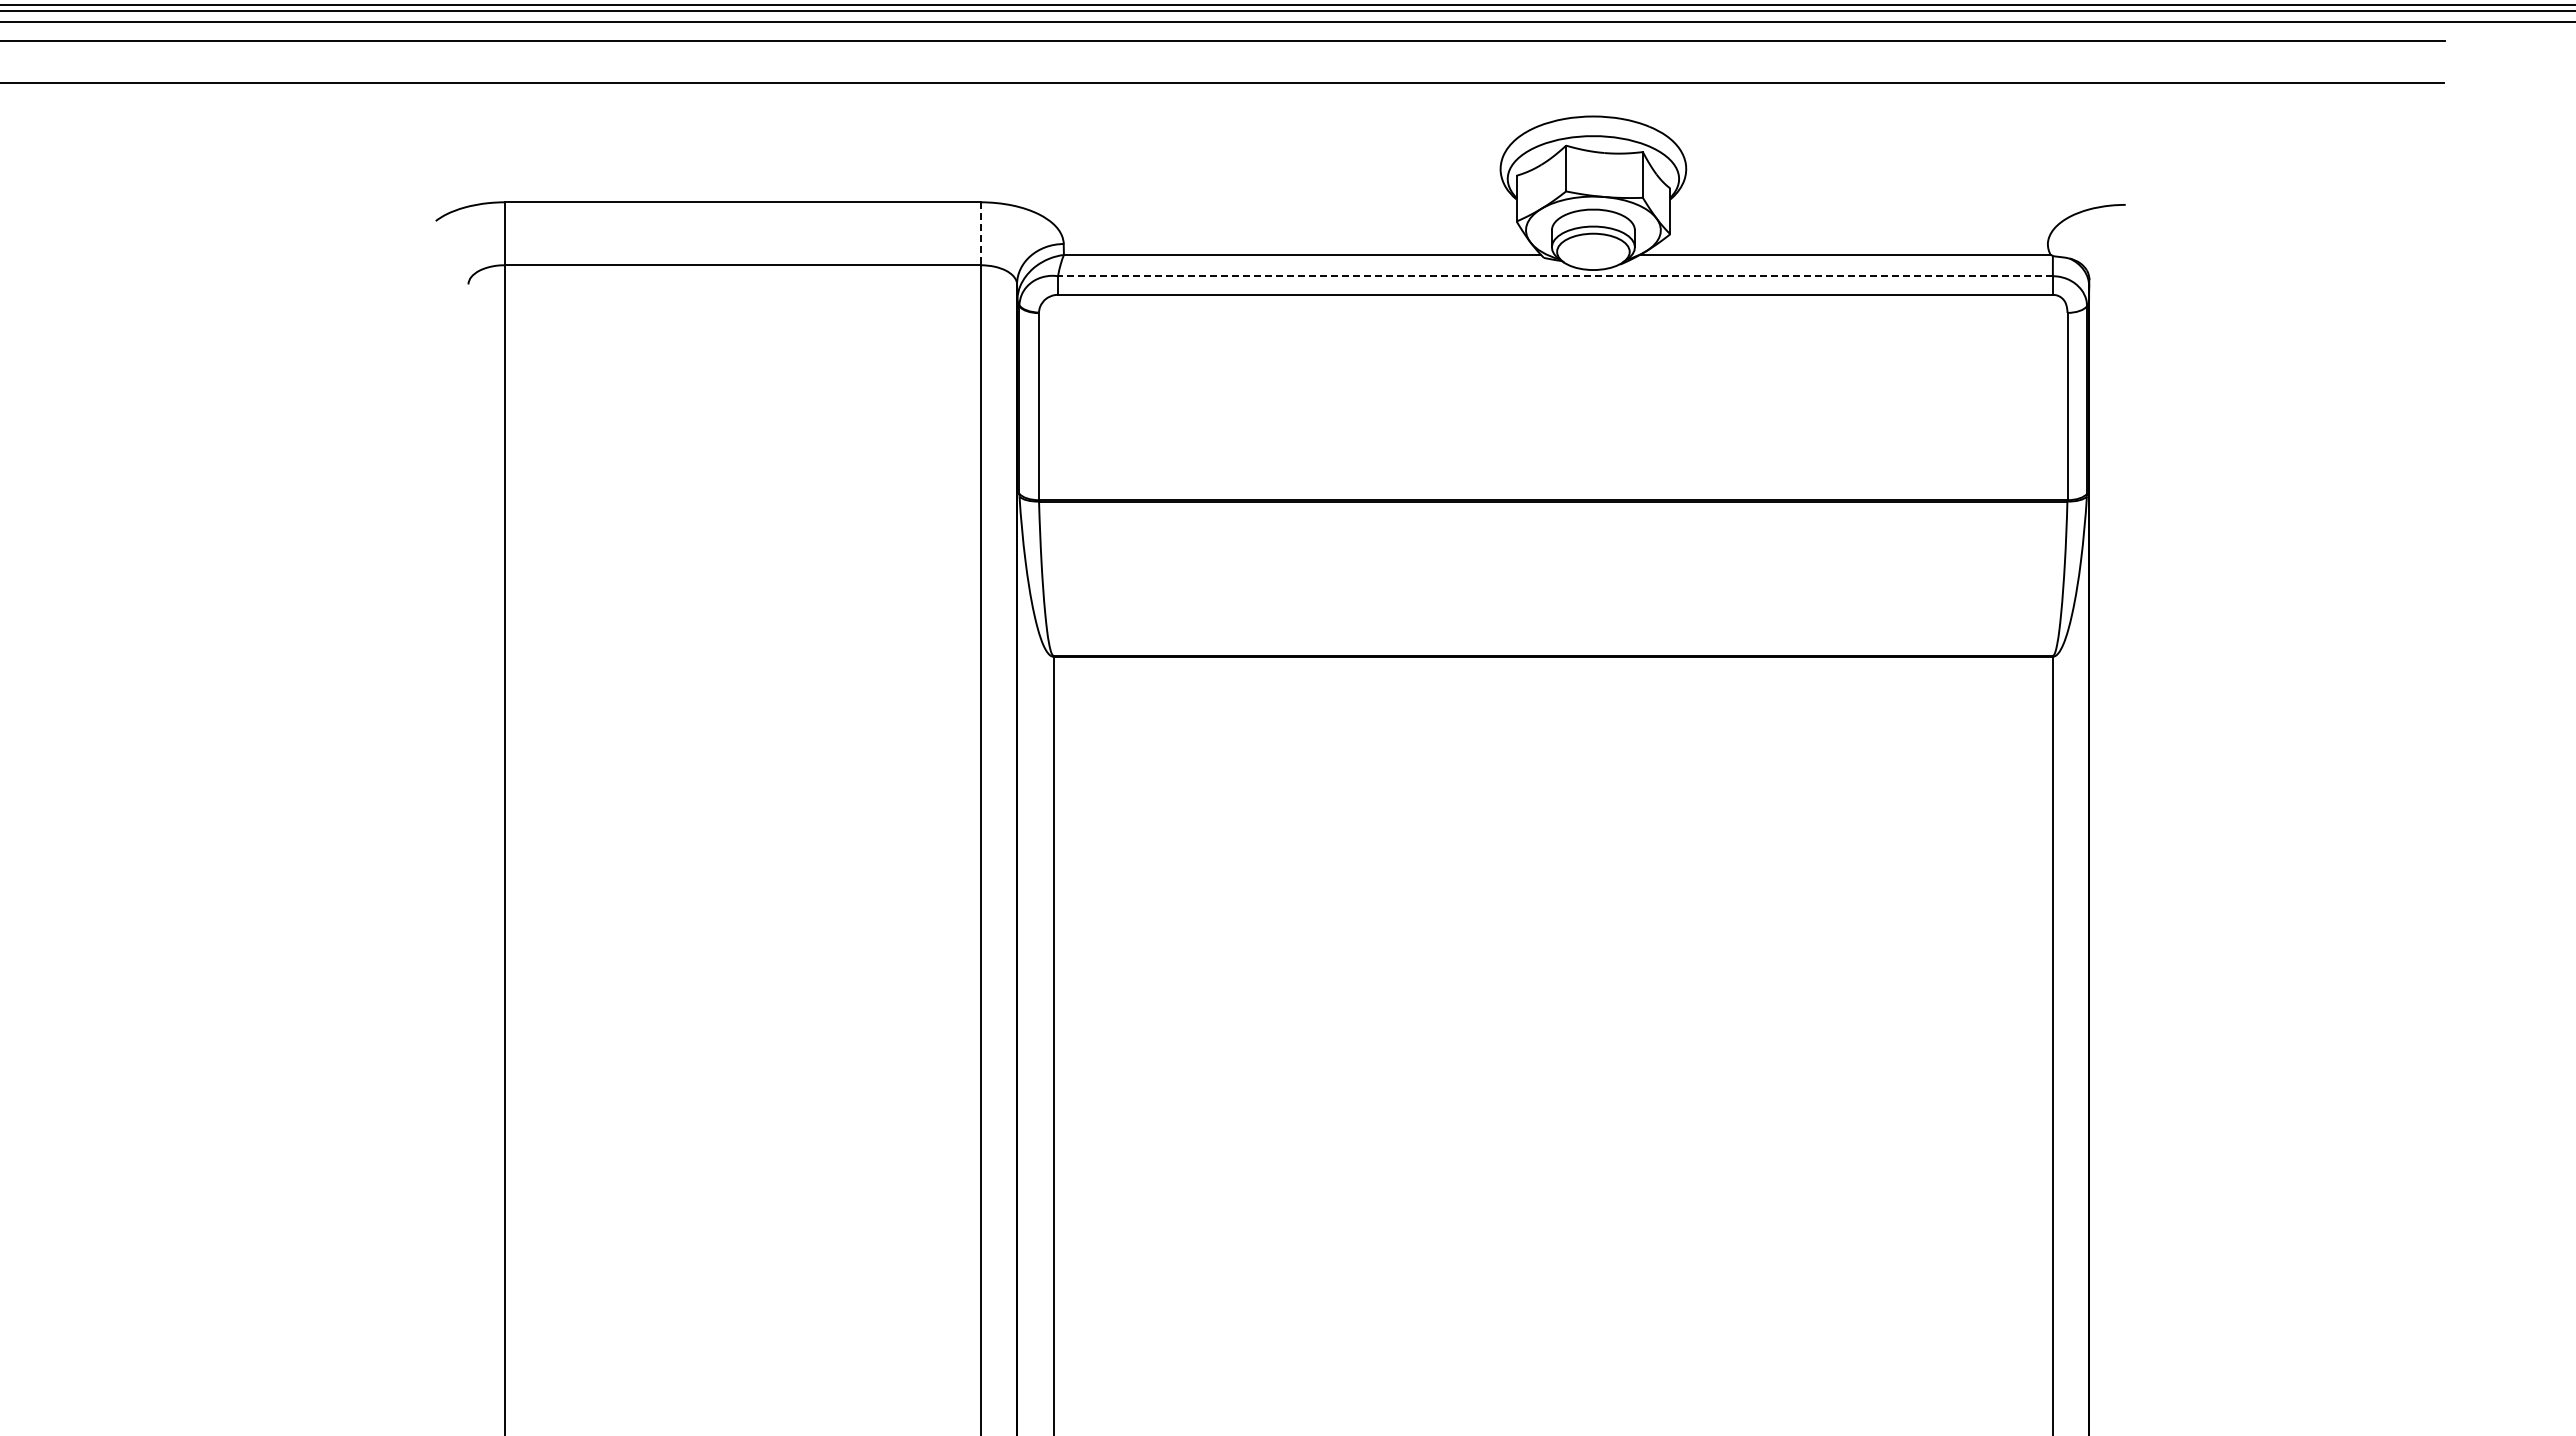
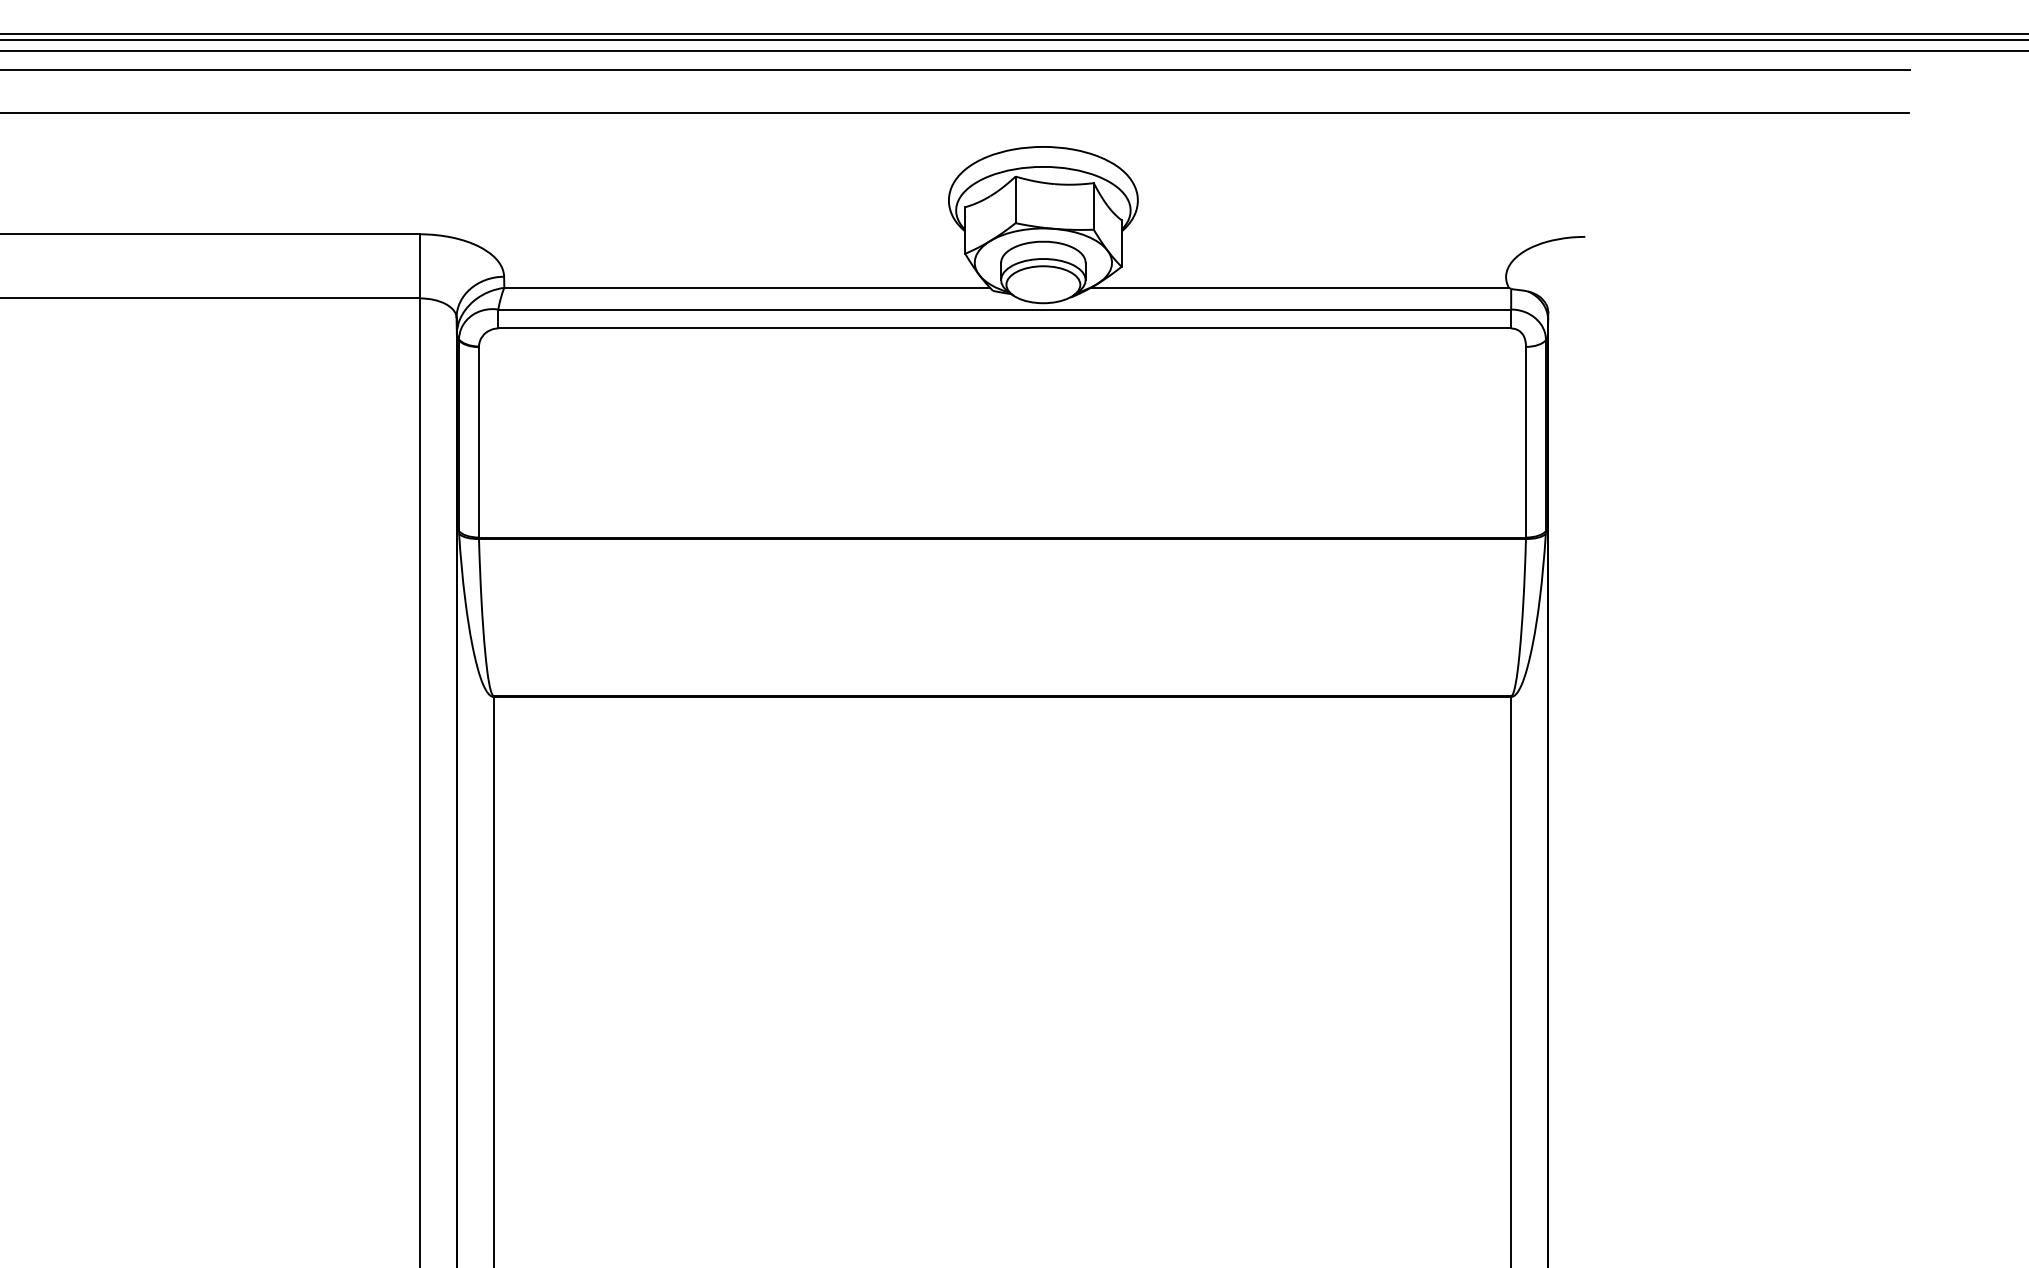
line: (980, 234) -> (419, 267), dashed -> solid
line: (1554, 276) -> (1003, 309), dashed -> solid

